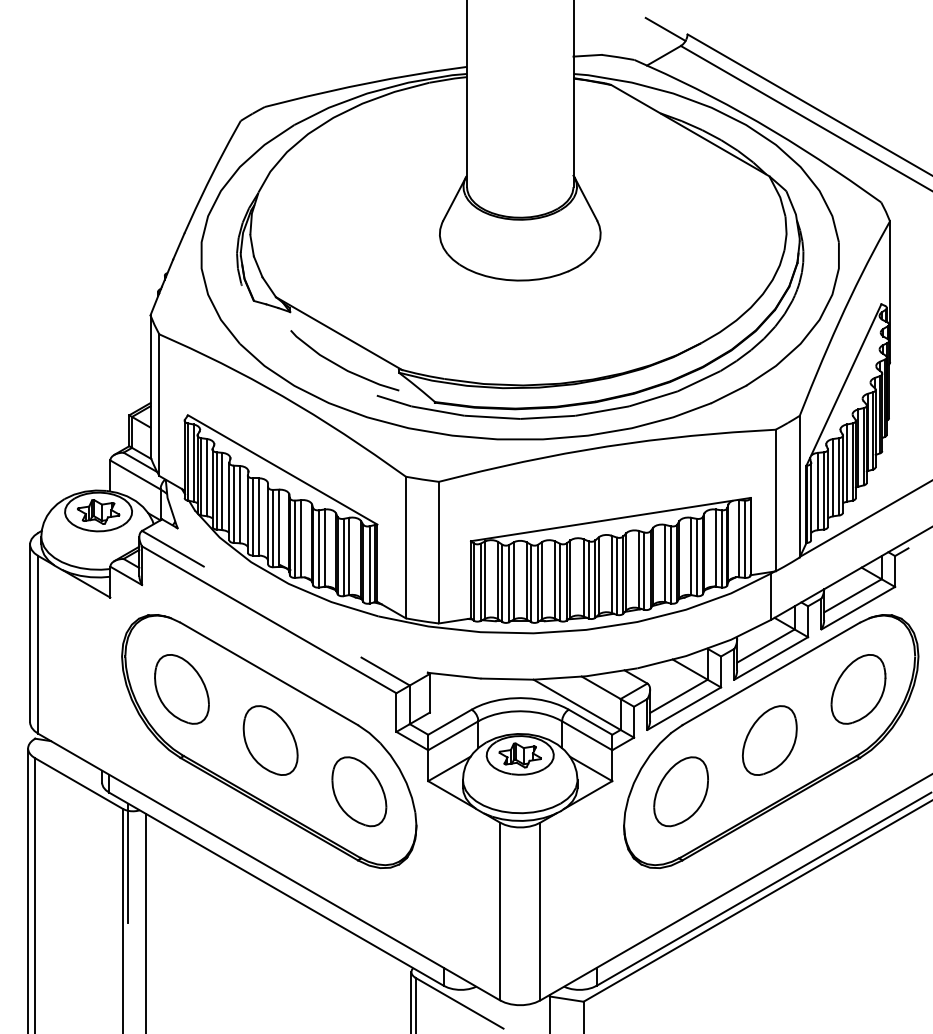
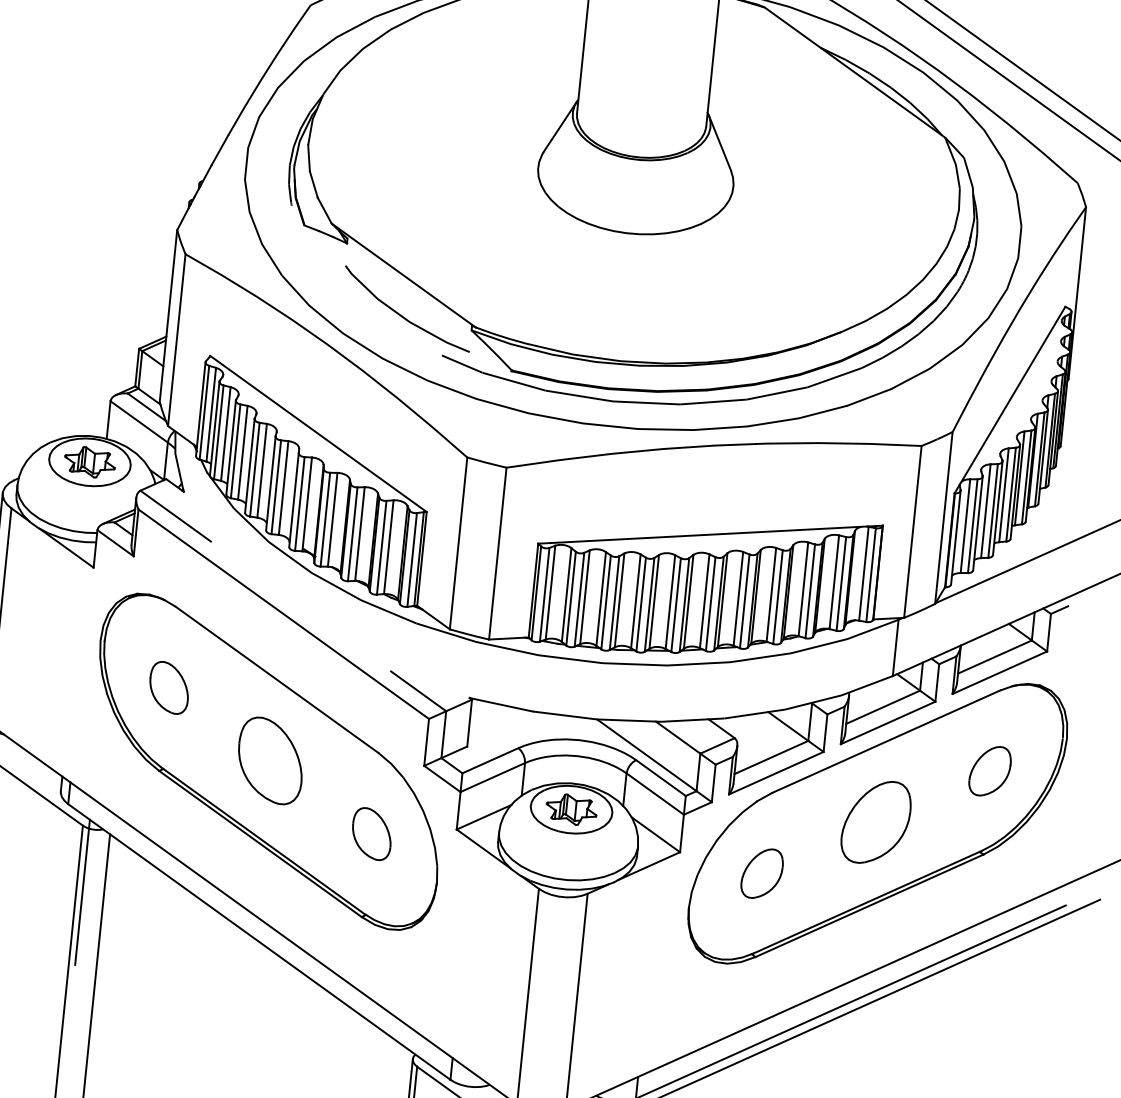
part: (181, 689) -> (168, 687), size x0.6
part: (858, 689) -> (990, 771), size x0.6
part: (359, 791) -> (372, 833), size x0.6
part: (680, 791) -> (761, 873), size x0.6

